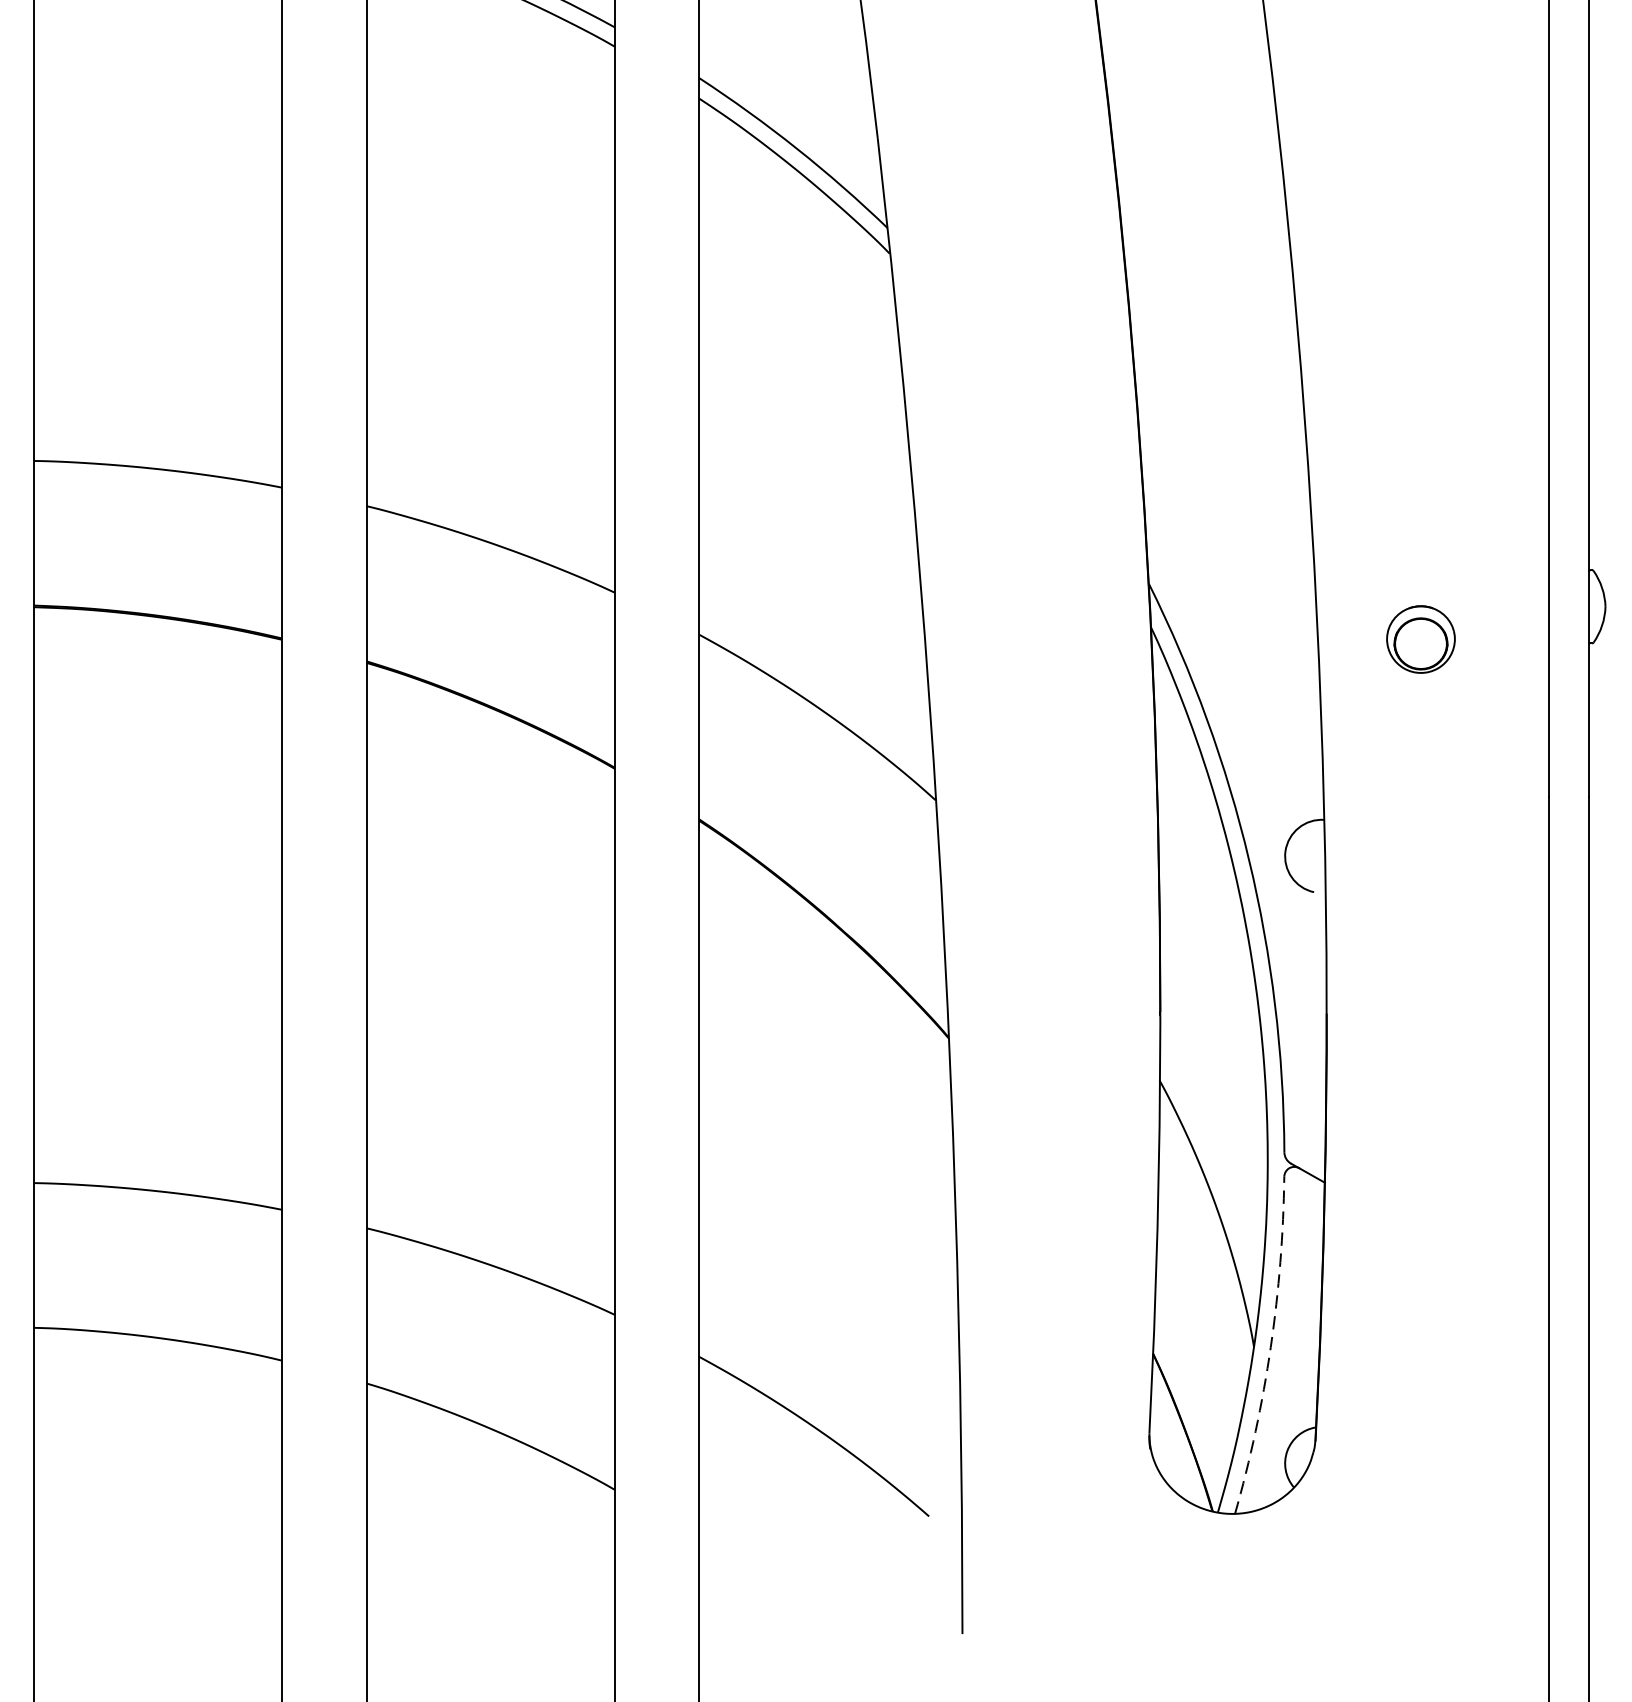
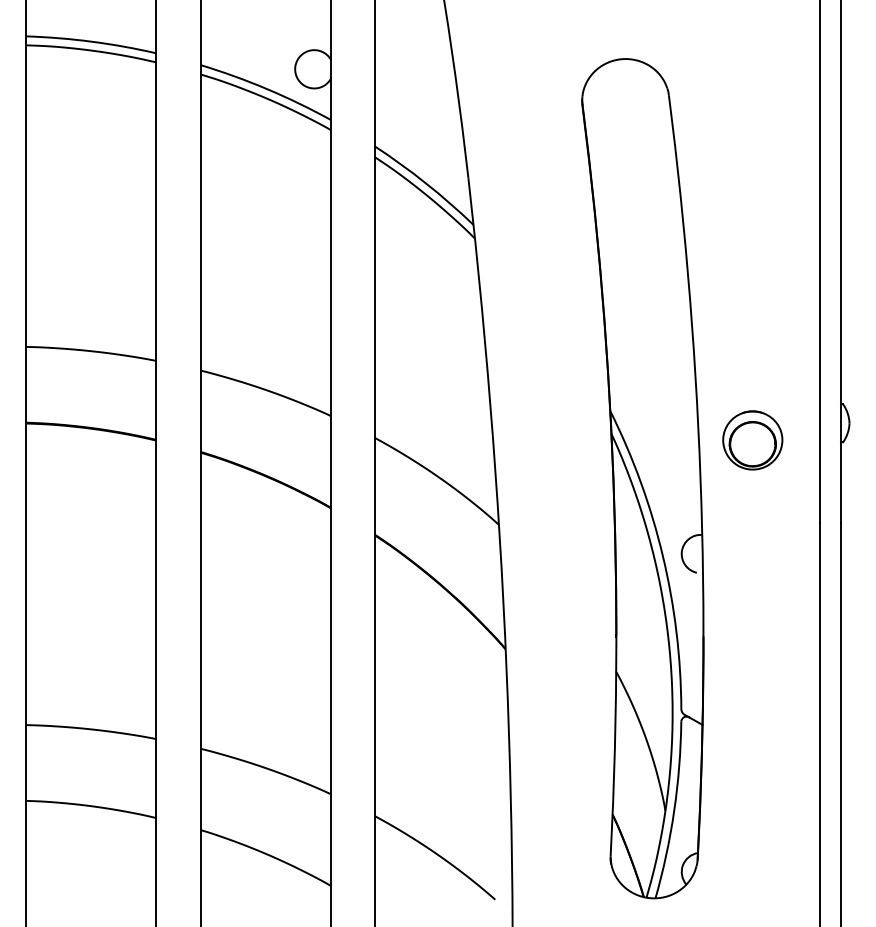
part: (1420, 639) -> (752, 440), size x1.67
arc: (1271, 1348) -> (674, 811), dashed -> solid

